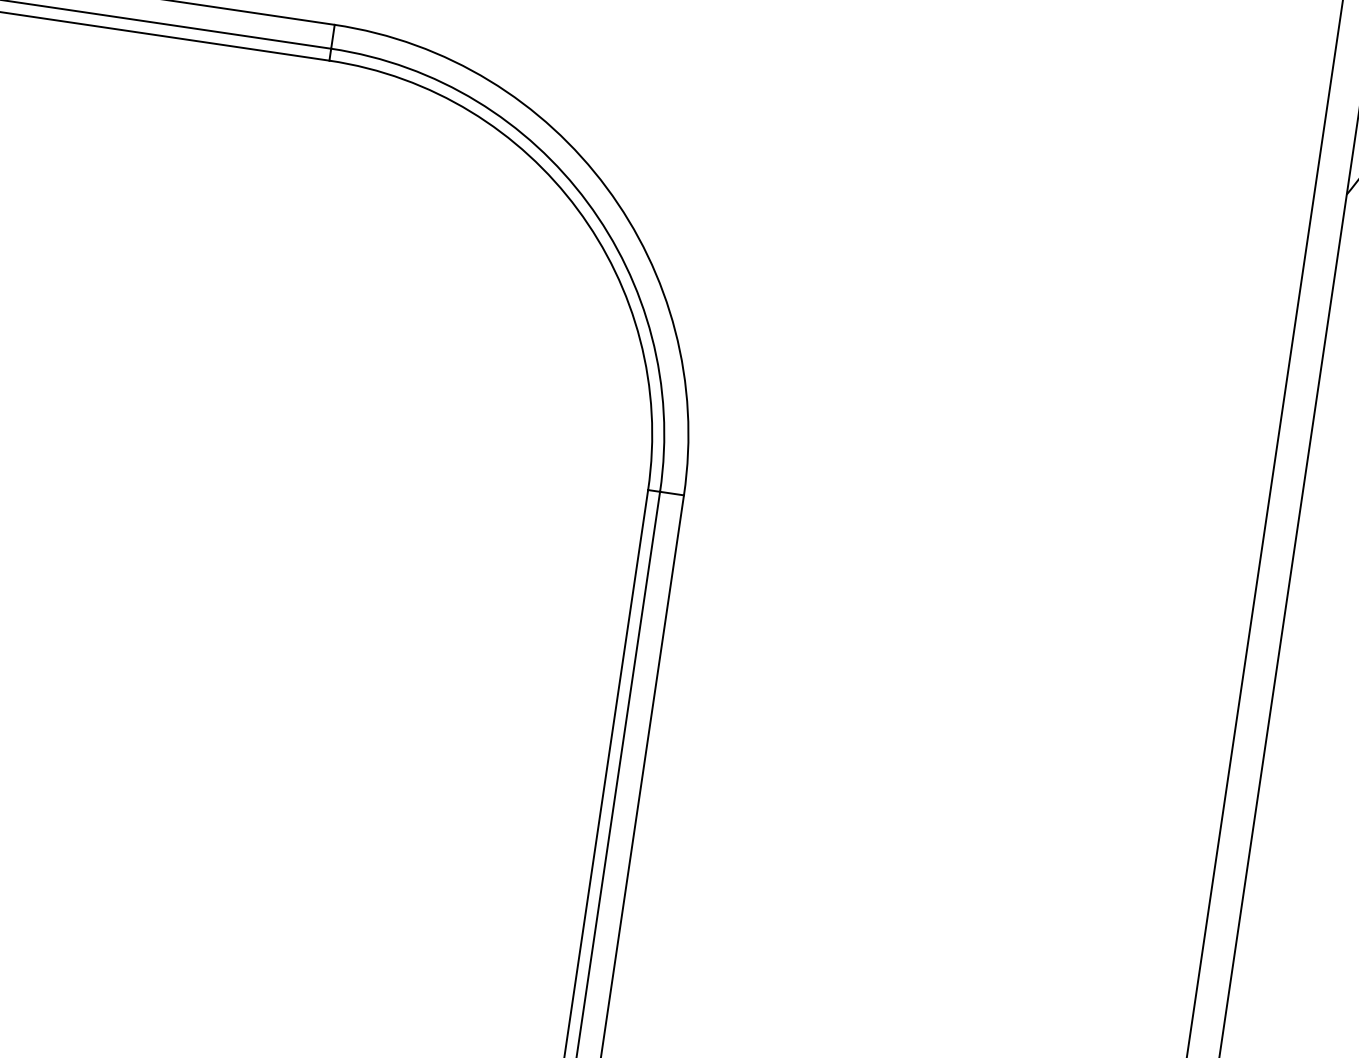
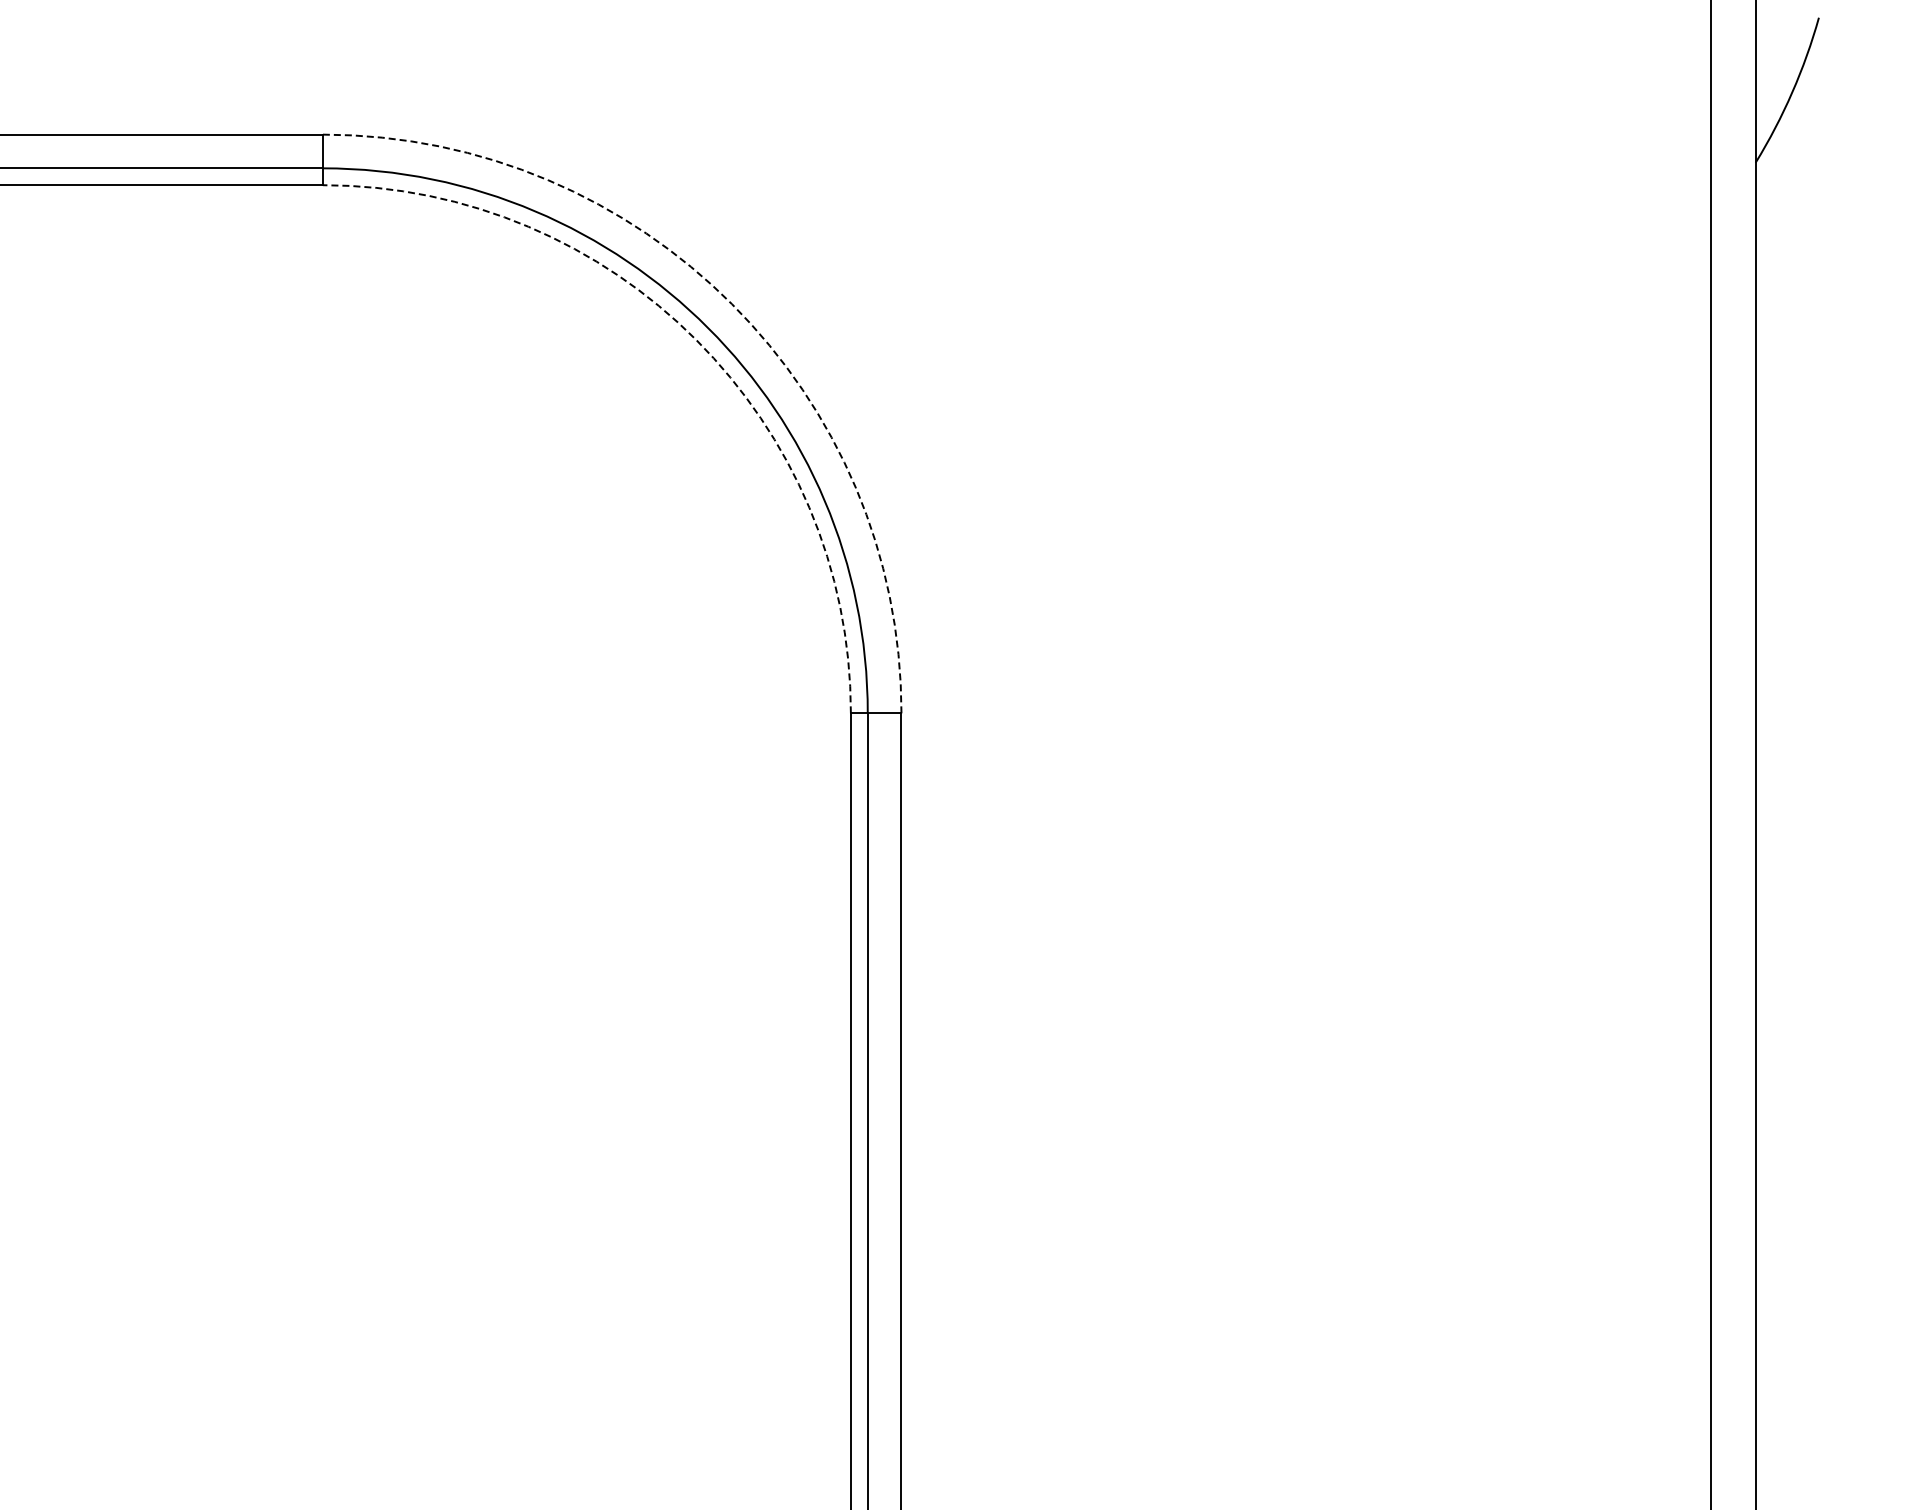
arc: (607, 188) -> (732, 304), solid -> dashed
arc: (577, 209) -> (696, 339), solid -> dashed

